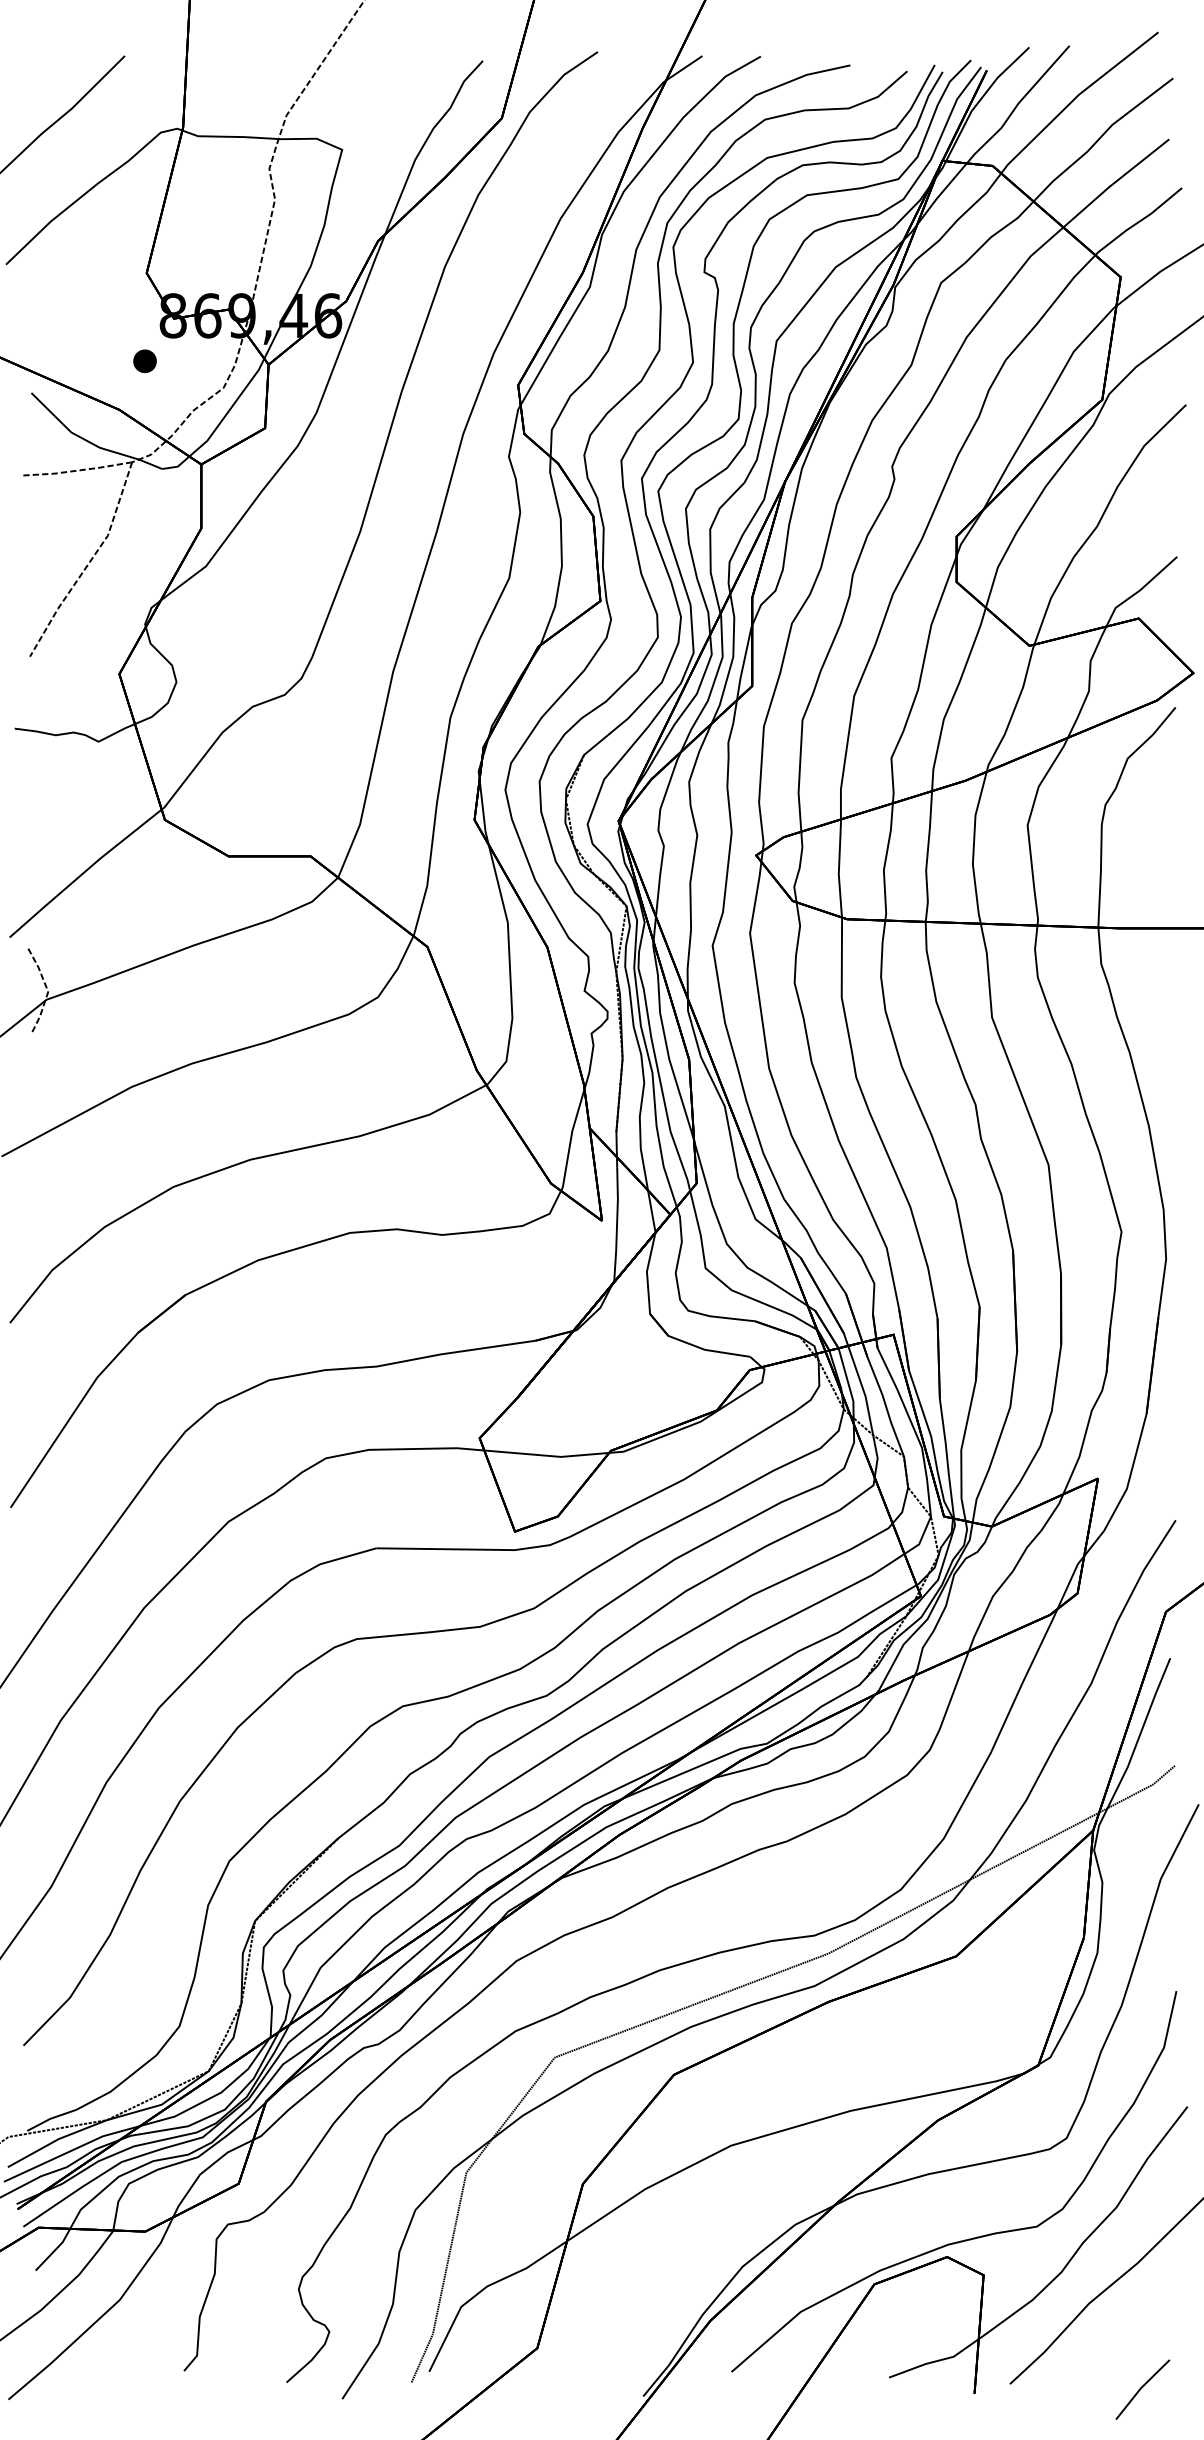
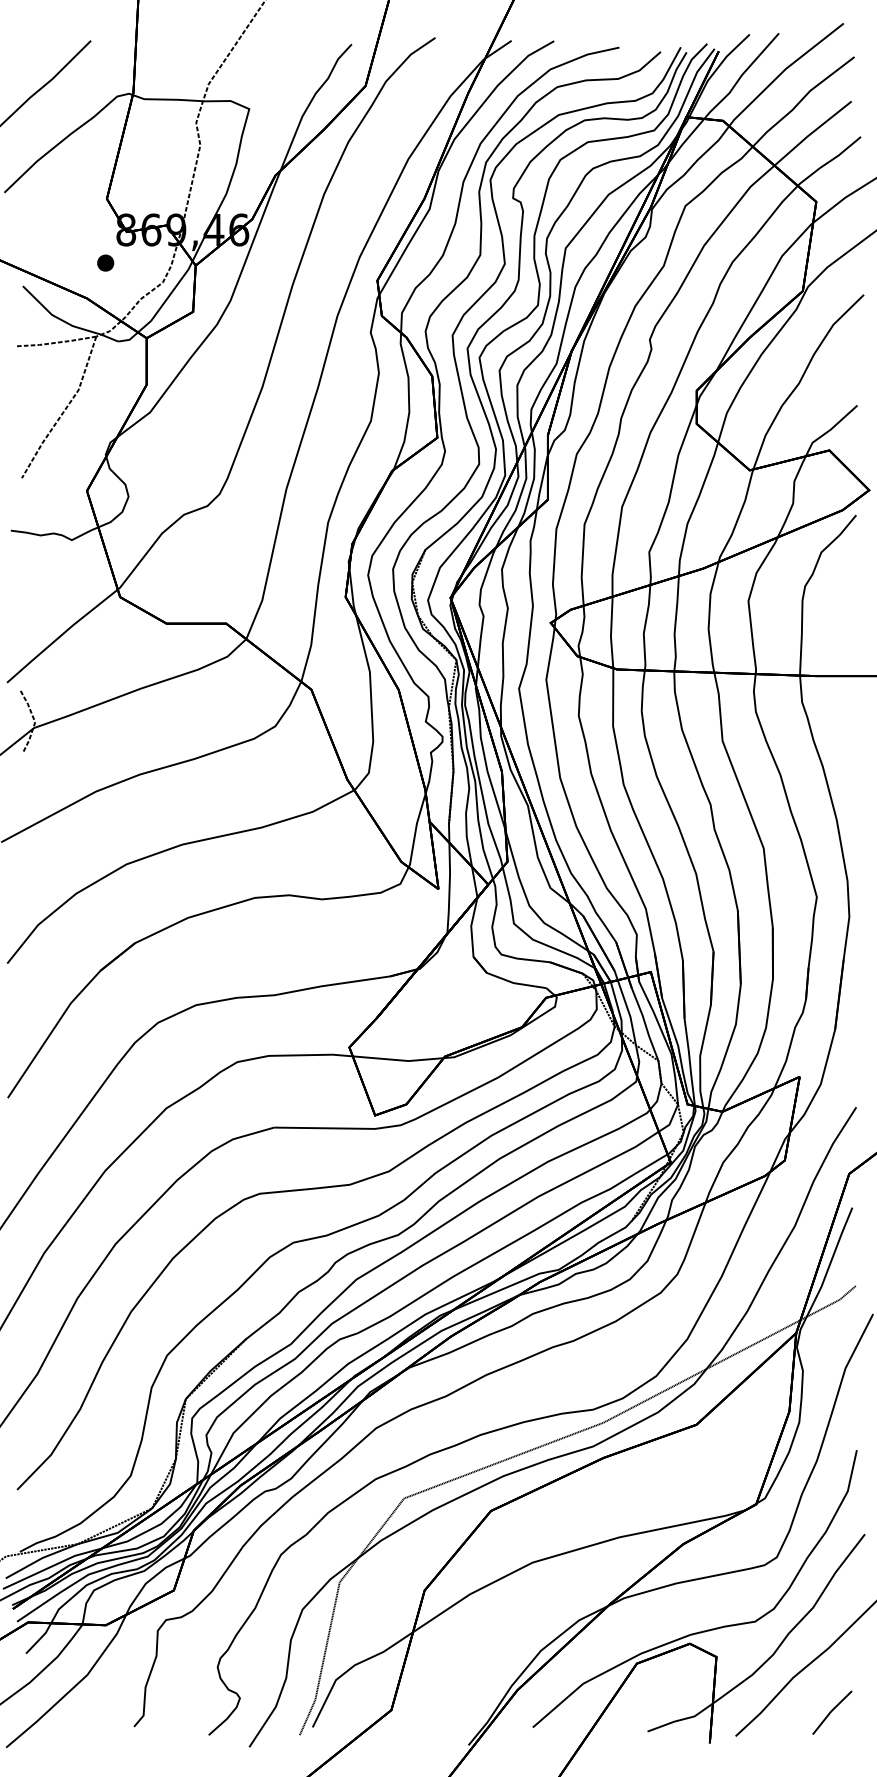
line: (1142, 2388) -> (832, 1711), moved

